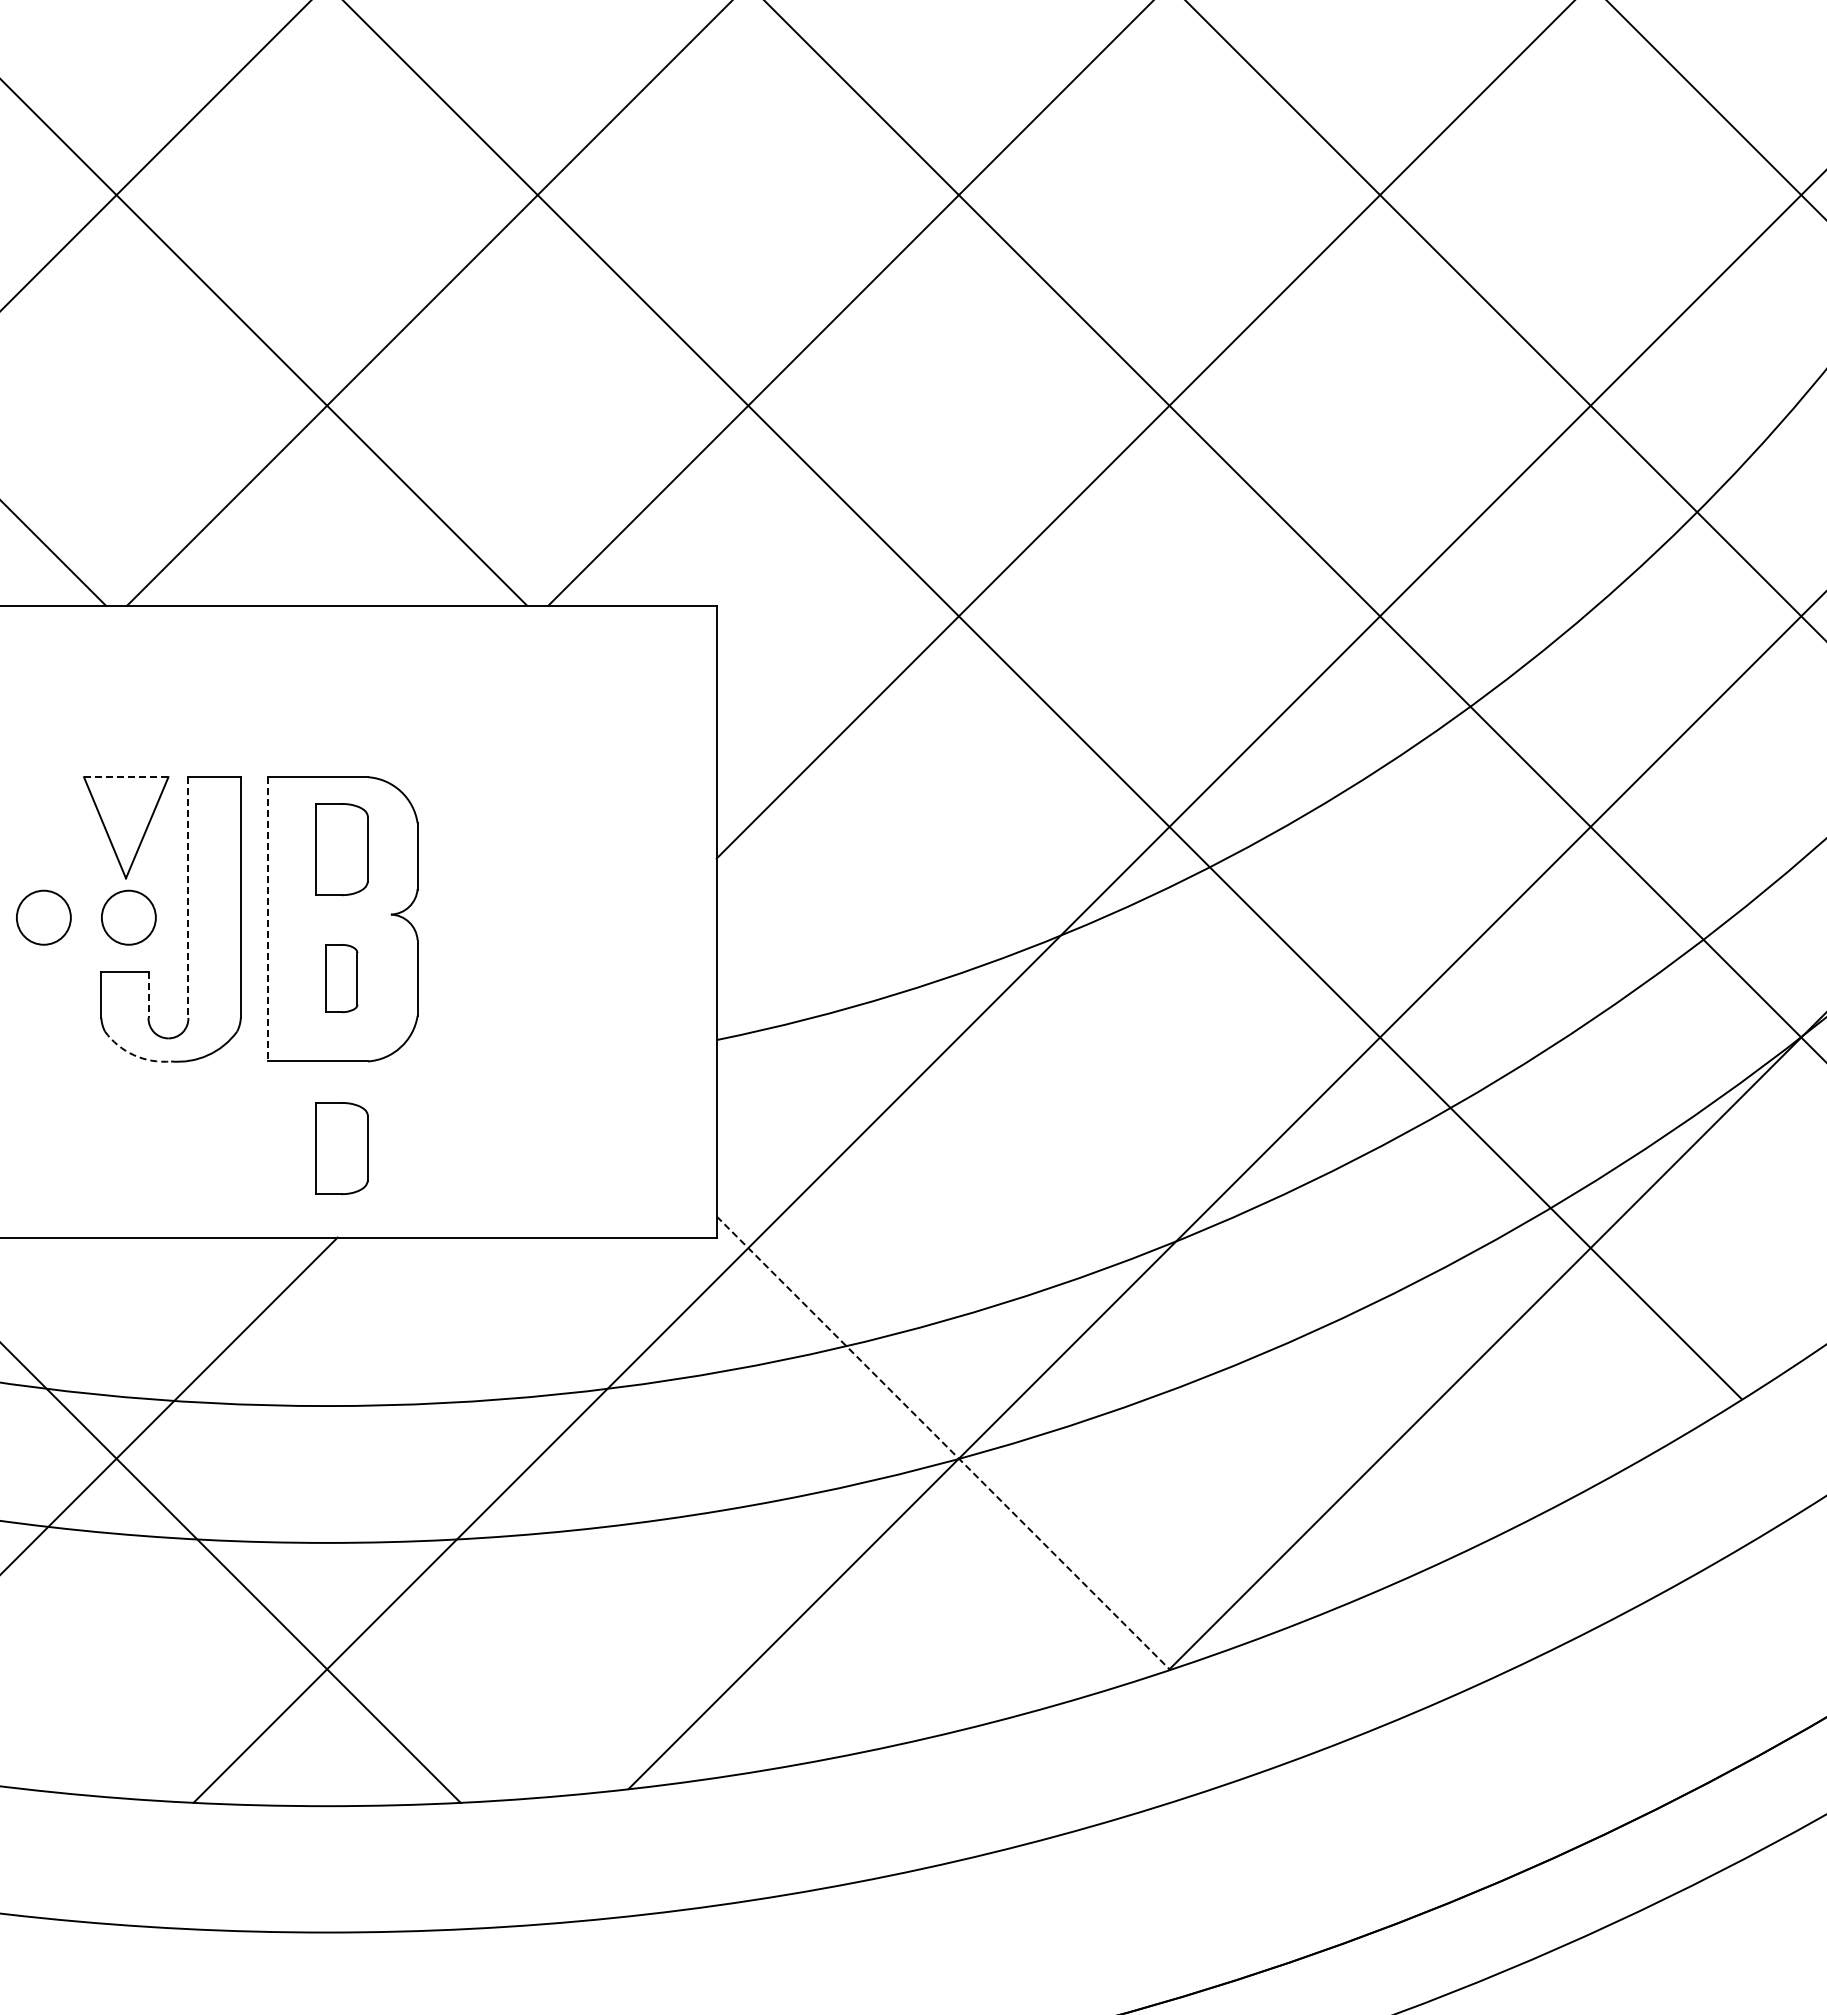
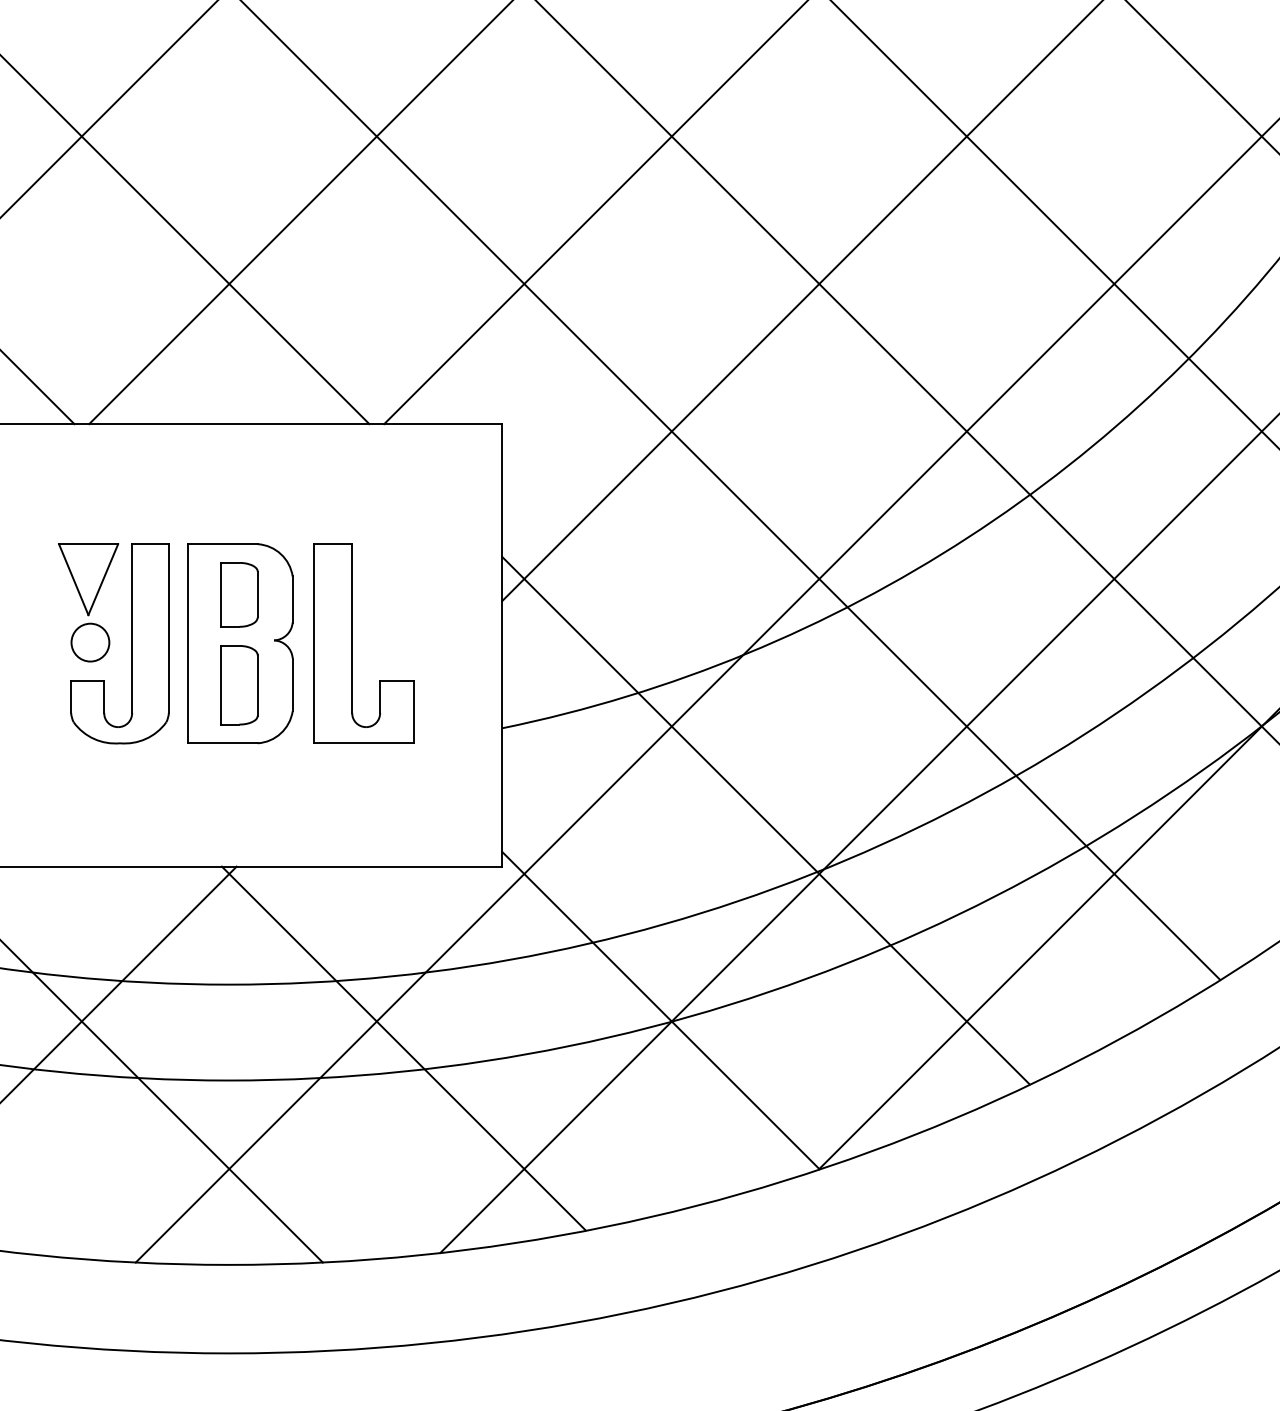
line: (126, 777) -> (88, 544), dashed -> solid
line: (188, 898) -> (132, 629), dashed -> solid
circle: (43, 917) -> (30, 642), removed
part: (503, 918) -> (352, 643), added
line: (268, 919) -> (188, 643), dashed -> solid
part: (341, 978) -> (239, 685), size x1.67
line: (148, 995) -> (104, 697), dashed -> solid
arc: (134, 1055) -> (94, 739), dashed -> solid
part: (341, 1148) -> (239, 804), removed
line: (1093, 1171) -> (766, 820), added
line: (943, 1443) -> (661, 1010), dashed -> solid
line: (576, 1497) -> (403, 1048), added

